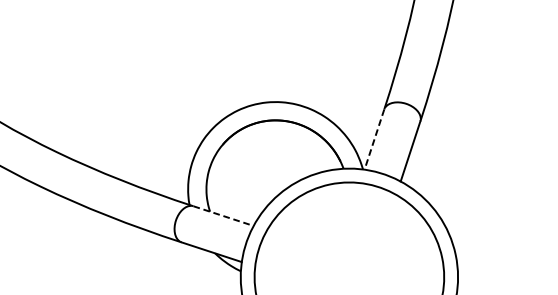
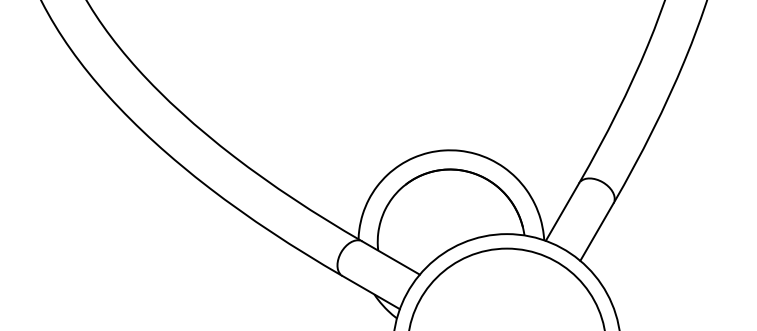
line: (374, 139) -> (562, 212), dashed -> solid
line: (224, 216) -> (391, 258), dashed -> solid

